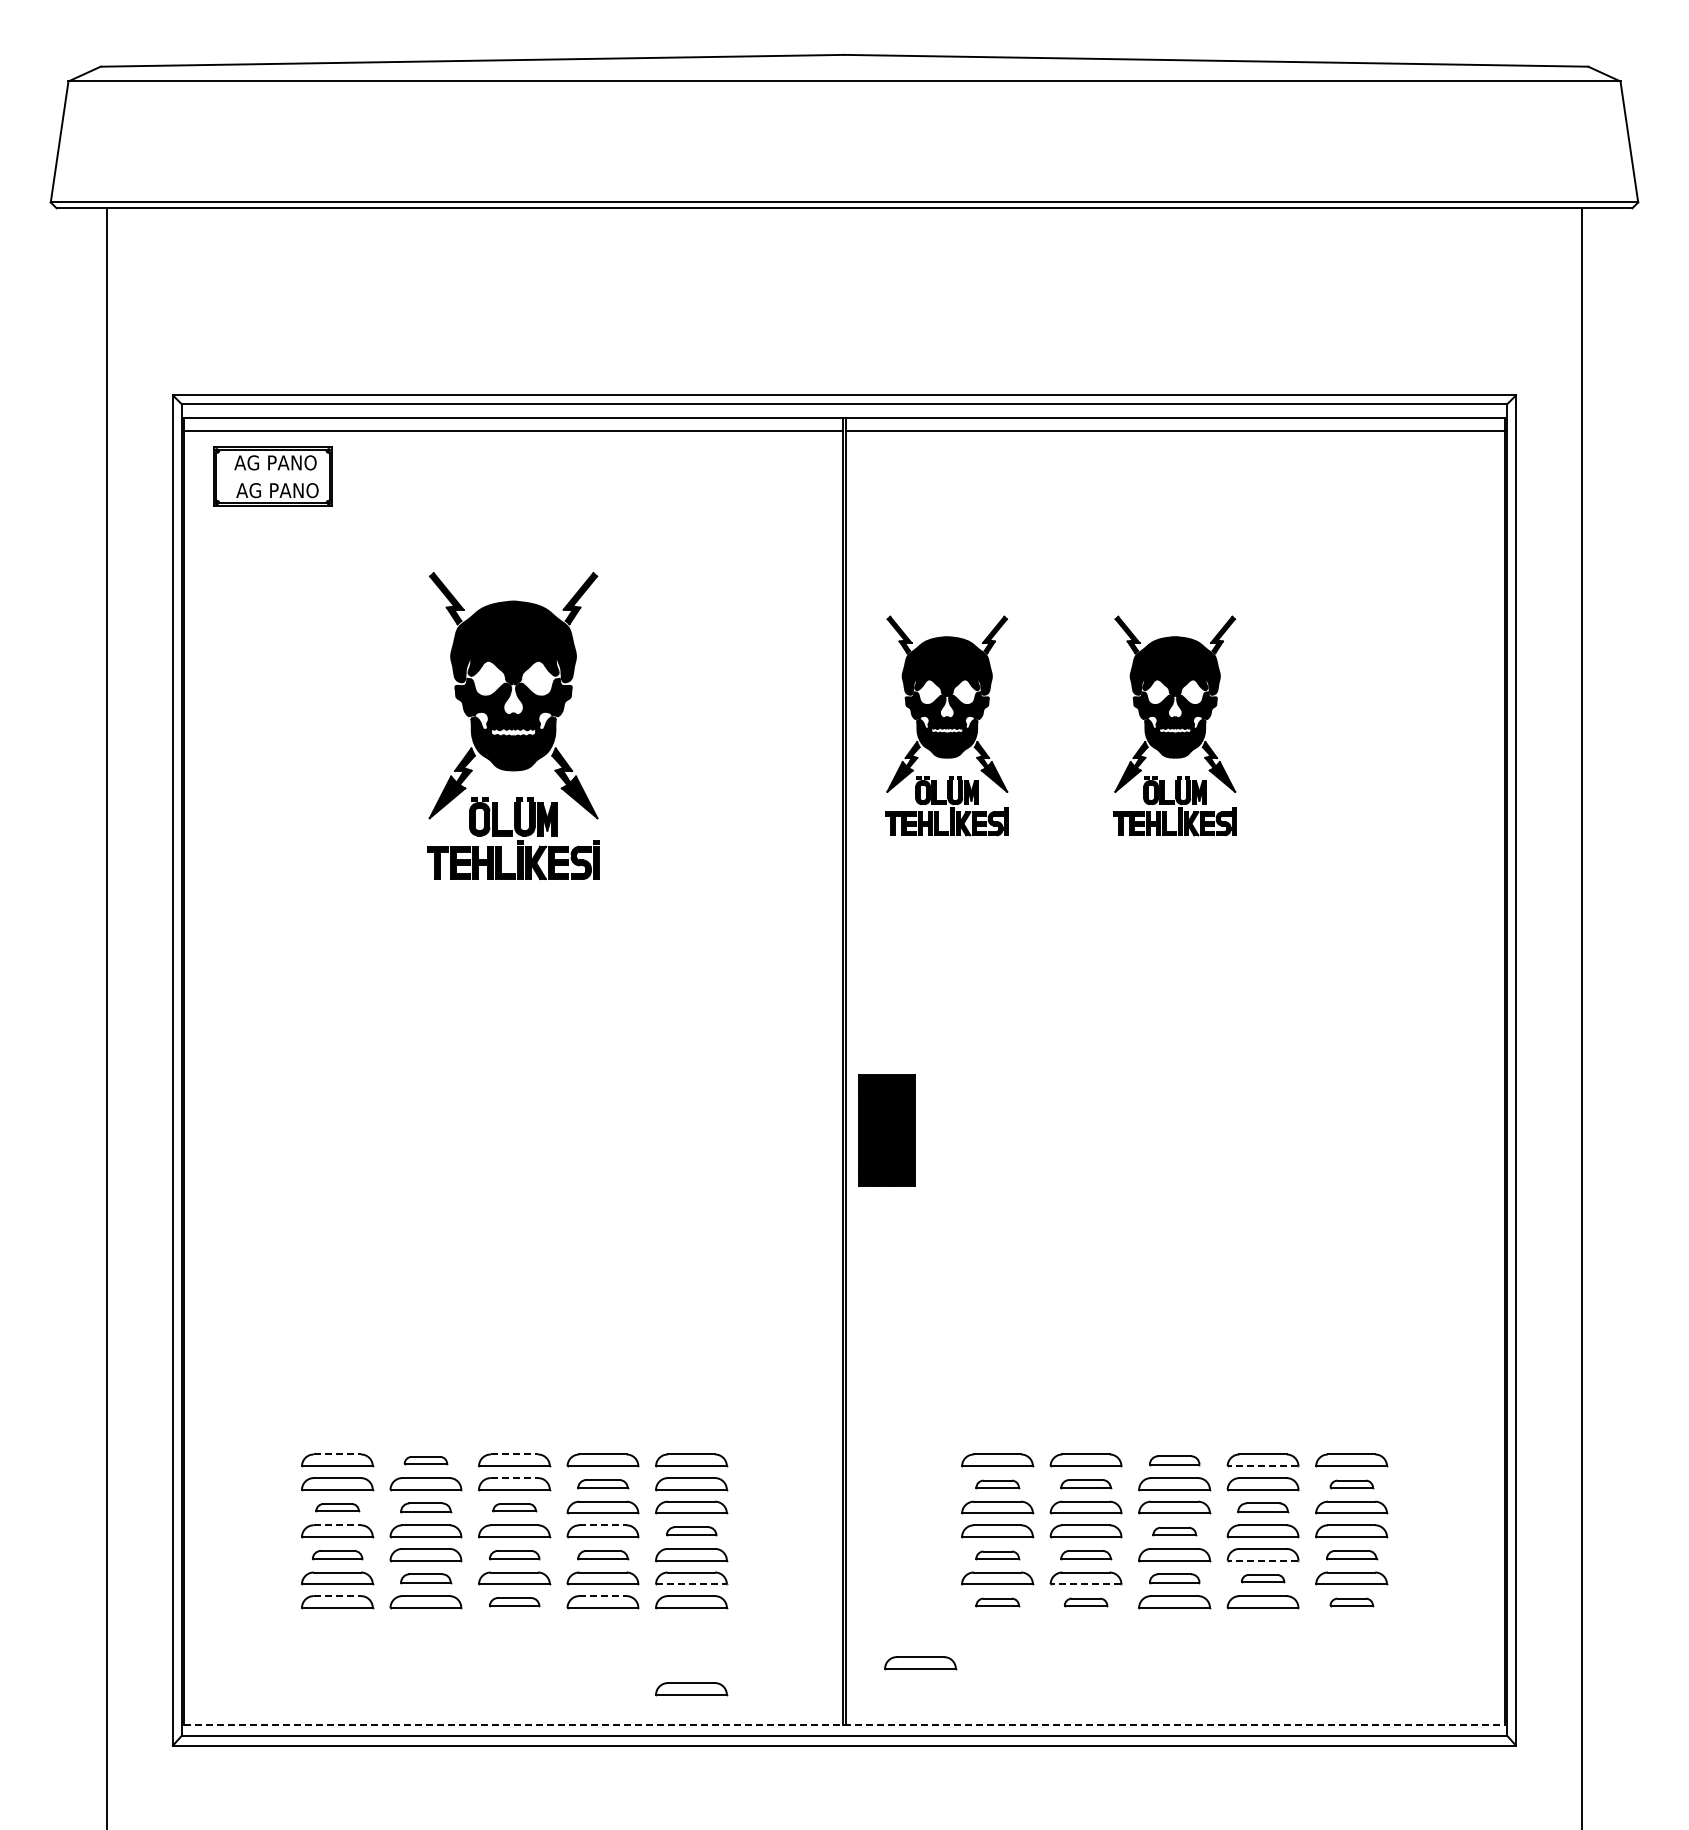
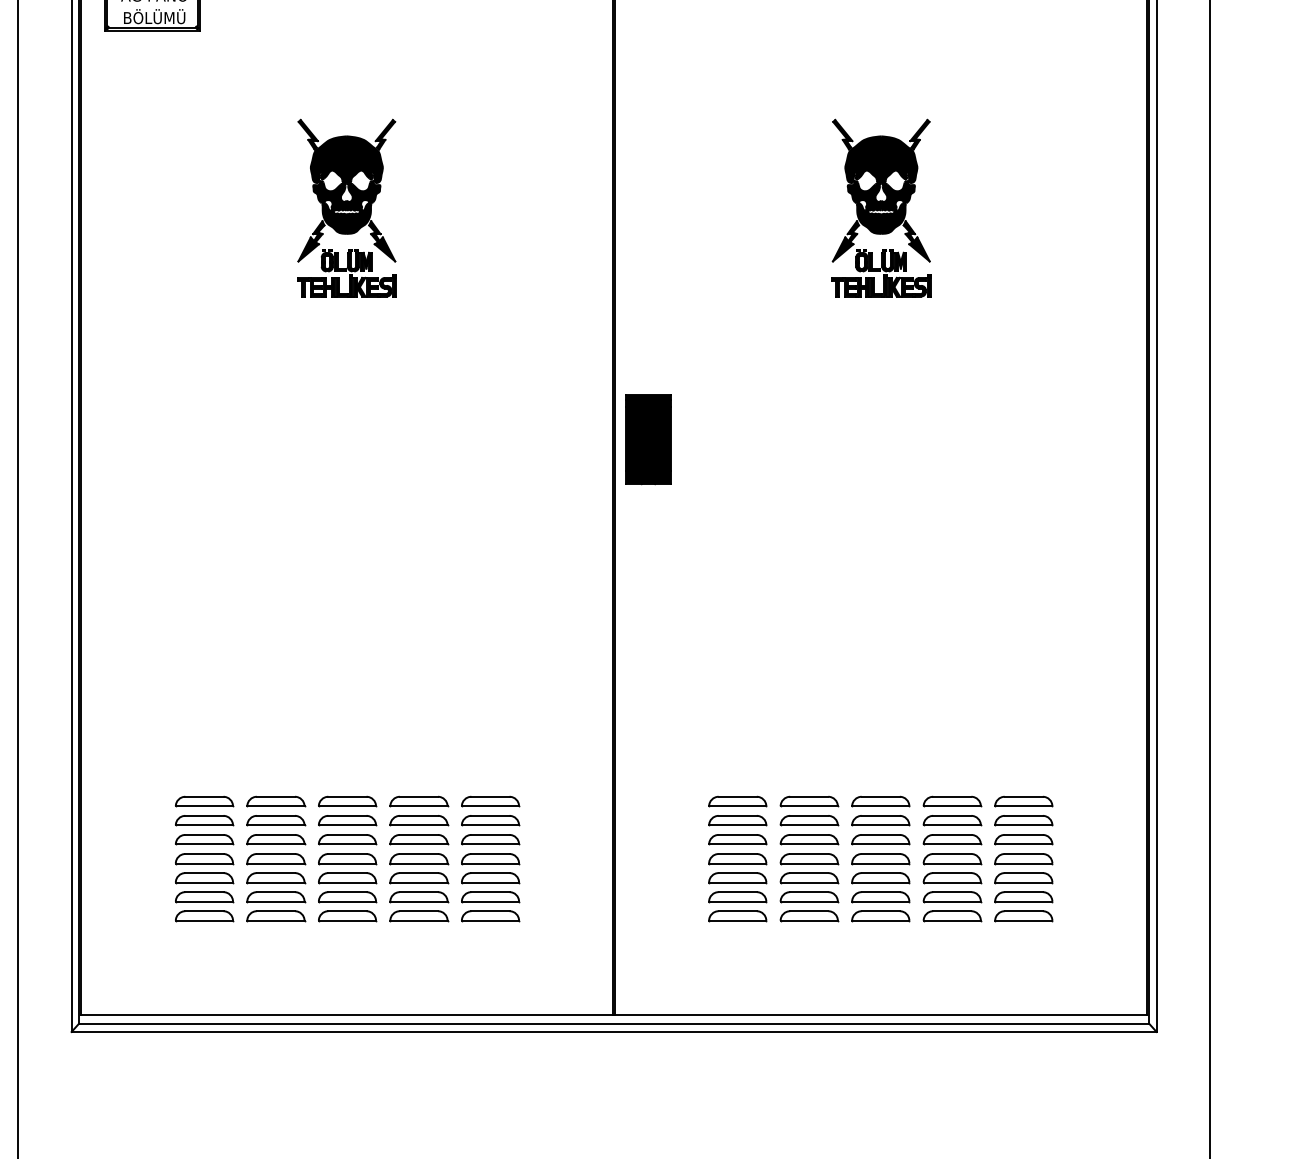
text: (277, 488) -> (156, 16), AG PANO -> BÖLÜMÜ
part: (513, 725) -> (346, 207), size x0.71
part: (946, 725) -> (696, 207), removed
part: (886, 1130) -> (648, 439), moved
line: (337, 1454) -> (204, 796), dashed -> solid
line: (514, 1454) -> (347, 796), dashed -> solid
part: (425, 1460) -> (275, 801), size x1.67
part: (1174, 1460) -> (880, 801), size x1.43
line: (1262, 1466) -> (951, 806), dashed -> solid
line: (514, 1478) -> (347, 816), dashed -> solid
part: (602, 1484) -> (418, 821), size x1.43
part: (997, 1484) -> (737, 821), size x1.67
part: (1085, 1484) -> (808, 821), size x1.43
part: (1351, 1484) -> (1023, 821), size x1.67
part: (337, 1507) -> (204, 839), size x1.67
part: (425, 1507) -> (275, 839), size x1.43
part: (514, 1507) -> (347, 839), size x1.67
part: (1262, 1507) -> (951, 839), size x1.43
line: (337, 1525) -> (204, 854), dashed -> solid
line: (602, 1525) -> (418, 854), dashed -> solid
part: (691, 1531) -> (490, 859), size x1.43
part: (1174, 1531) -> (880, 859), size x1.67
part: (337, 1555) -> (204, 878), size x1.43
part: (514, 1555) -> (347, 878), size x1.43
part: (602, 1555) -> (418, 878), size x1.43
part: (997, 1555) -> (737, 878), size x1.67
part: (1085, 1555) -> (808, 878), size x1.43
part: (1351, 1555) -> (1023, 878), size x1.43
line: (1262, 1560) -> (951, 882), dashed -> solid
part: (425, 1578) -> (275, 896), size x1.43
part: (1174, 1578) -> (880, 896), size x1.43
part: (1262, 1578) -> (951, 896), size x1.67
line: (691, 1584) -> (490, 901), dashed -> solid
line: (1085, 1584) -> (808, 901), dashed -> solid
line: (337, 1596) -> (204, 911), dashed -> solid
line: (602, 1596) -> (418, 911), dashed -> solid
part: (514, 1602) -> (347, 916), size x1.43
part: (997, 1602) -> (737, 916), size x1.67
part: (1085, 1602) -> (808, 916), size x1.67
part: (1351, 1602) -> (1023, 916), size x1.67
part: (920, 1663) -> (675, 965), removed
part: (691, 1689) -> (490, 986), removed
line: (844, 1724) -> (614, 1014), dashed -> solid

